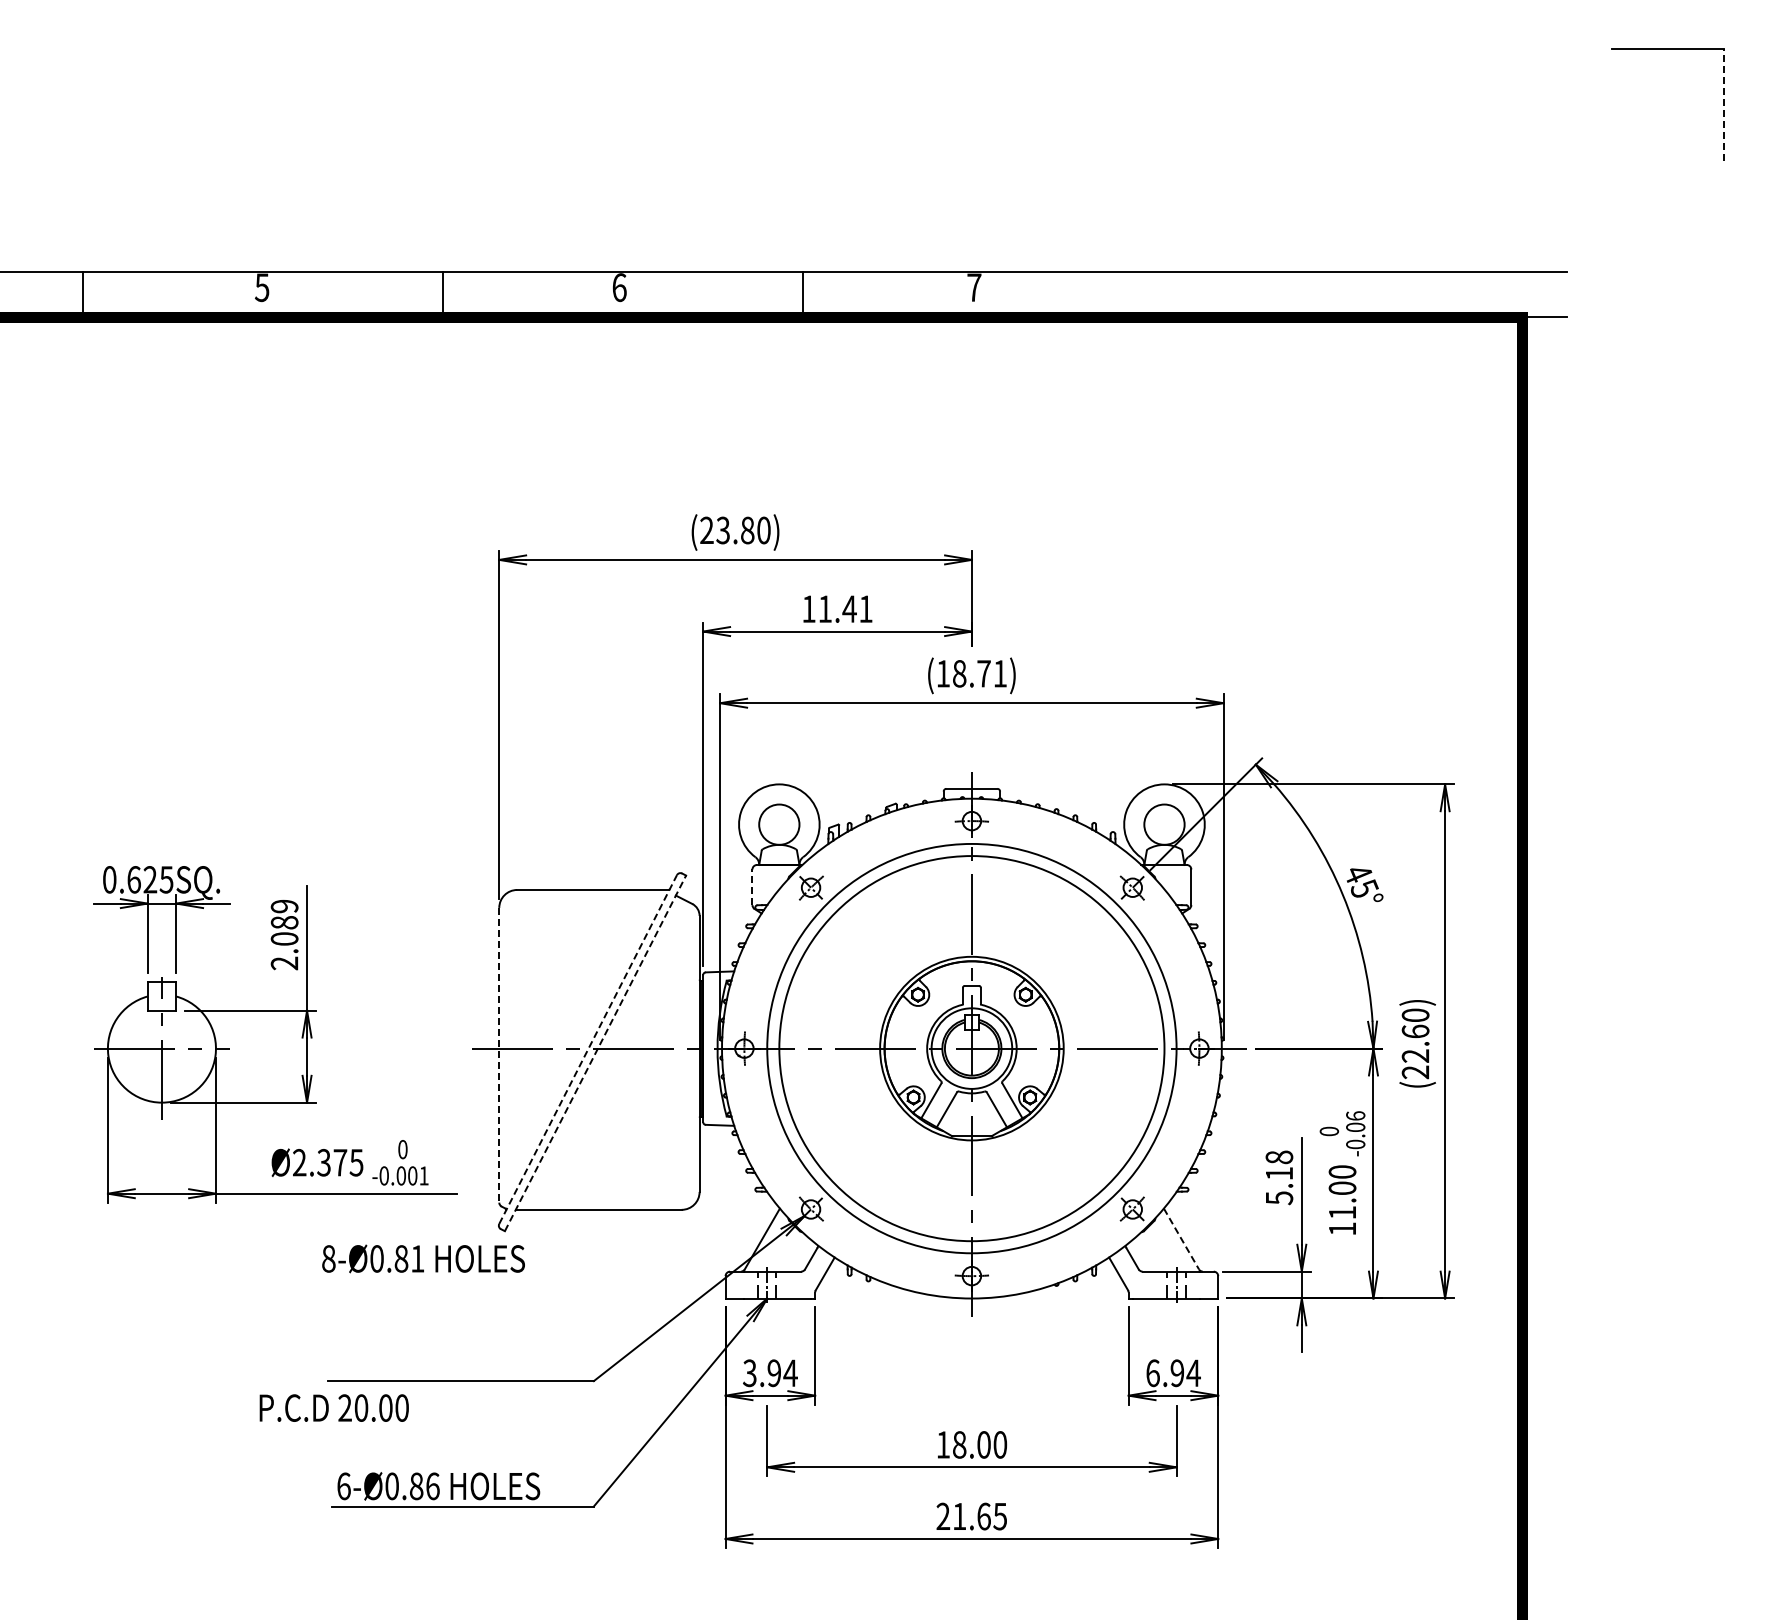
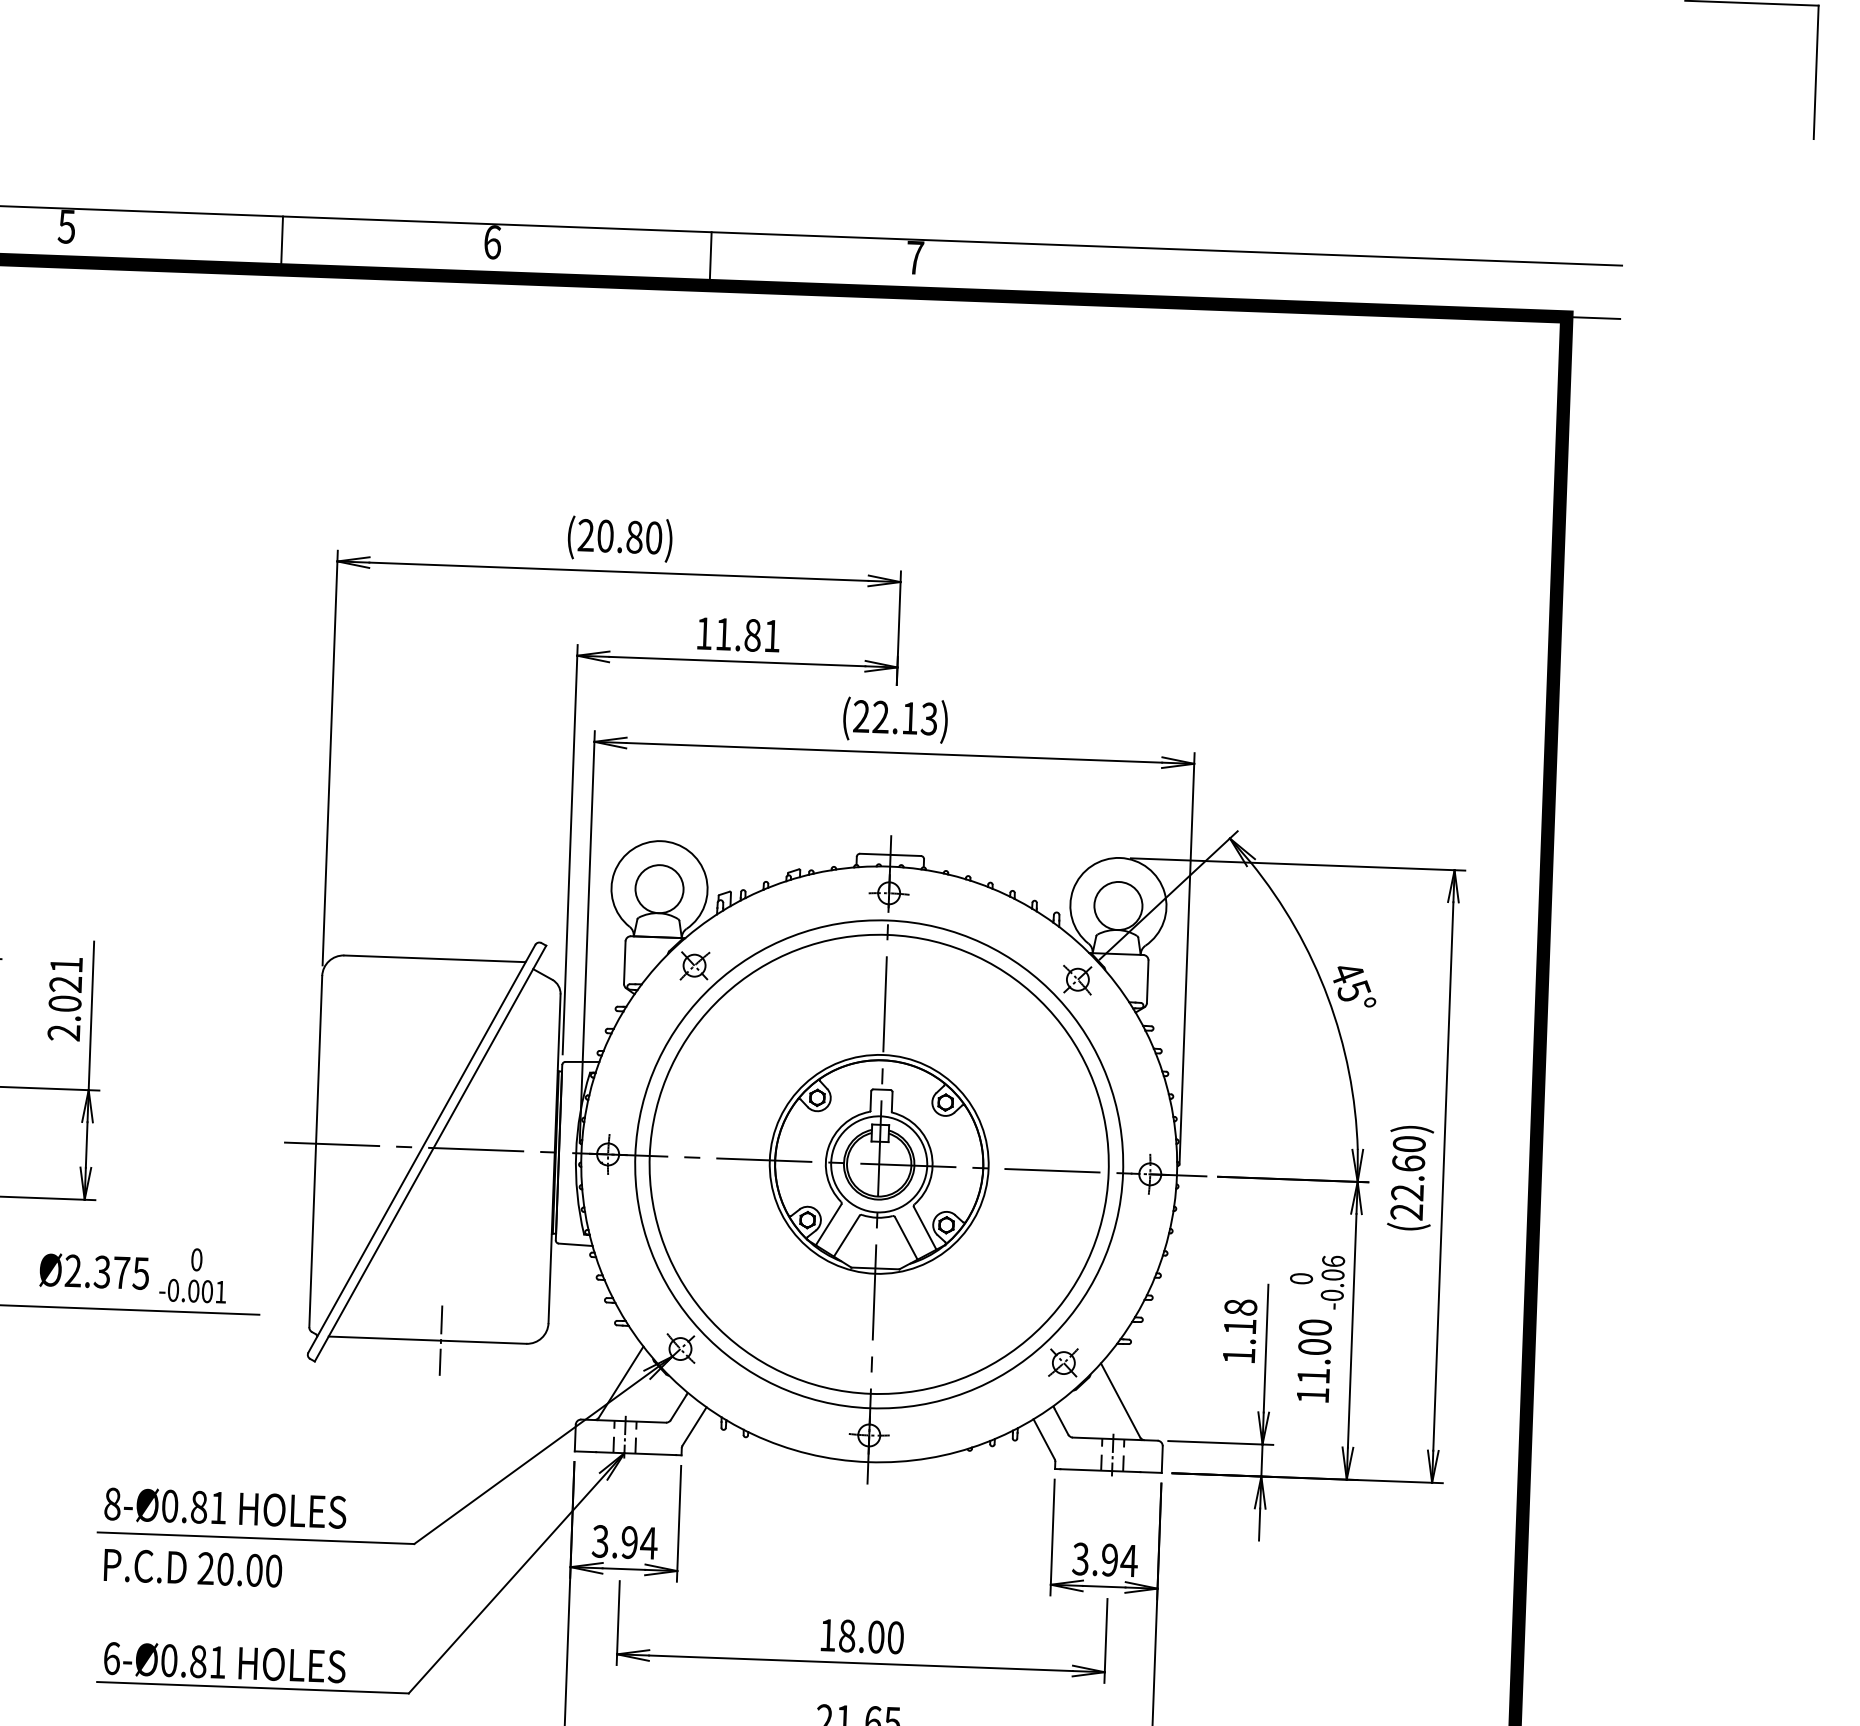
line: (1723, 104) -> (1815, 72), dashed -> solid
text: (722, 530) -> (604, 536), (23.80) -> (20.80)
text: (849, 608) -> (752, 634), 11.41 -> 11.81
text: (971, 673) -> (895, 717), 18.71 -> 22.13
line: (752, 887) -> (624, 962), dashed -> solid
text: (284, 914) -> (66, 974), 2.089 -> 2.021
line: (588, 1049) -> (422, 1148), dashed -> solid
line: (595, 1053) -> (430, 1153), dashed -> solid
line: (499, 1055) -> (316, 1151), dashed -> solid
text: (1279, 1198) -> (1239, 1356), 5.18 -> 1.18
line: (610, 1209) -> (441, 1340), added
line: (1181, 1239) -> (1120, 1400), dashed -> solid
text: (423, 1258) -> (225, 1507), moved
text: (1152, 1373) -> (1080, 1559), 6.94 -> 3.94
text: (333, 1407) -> (192, 1567), moved
text: (432, 1486) -> (217, 1662), 6-Ø0.86 -> 6-Ø0.81

